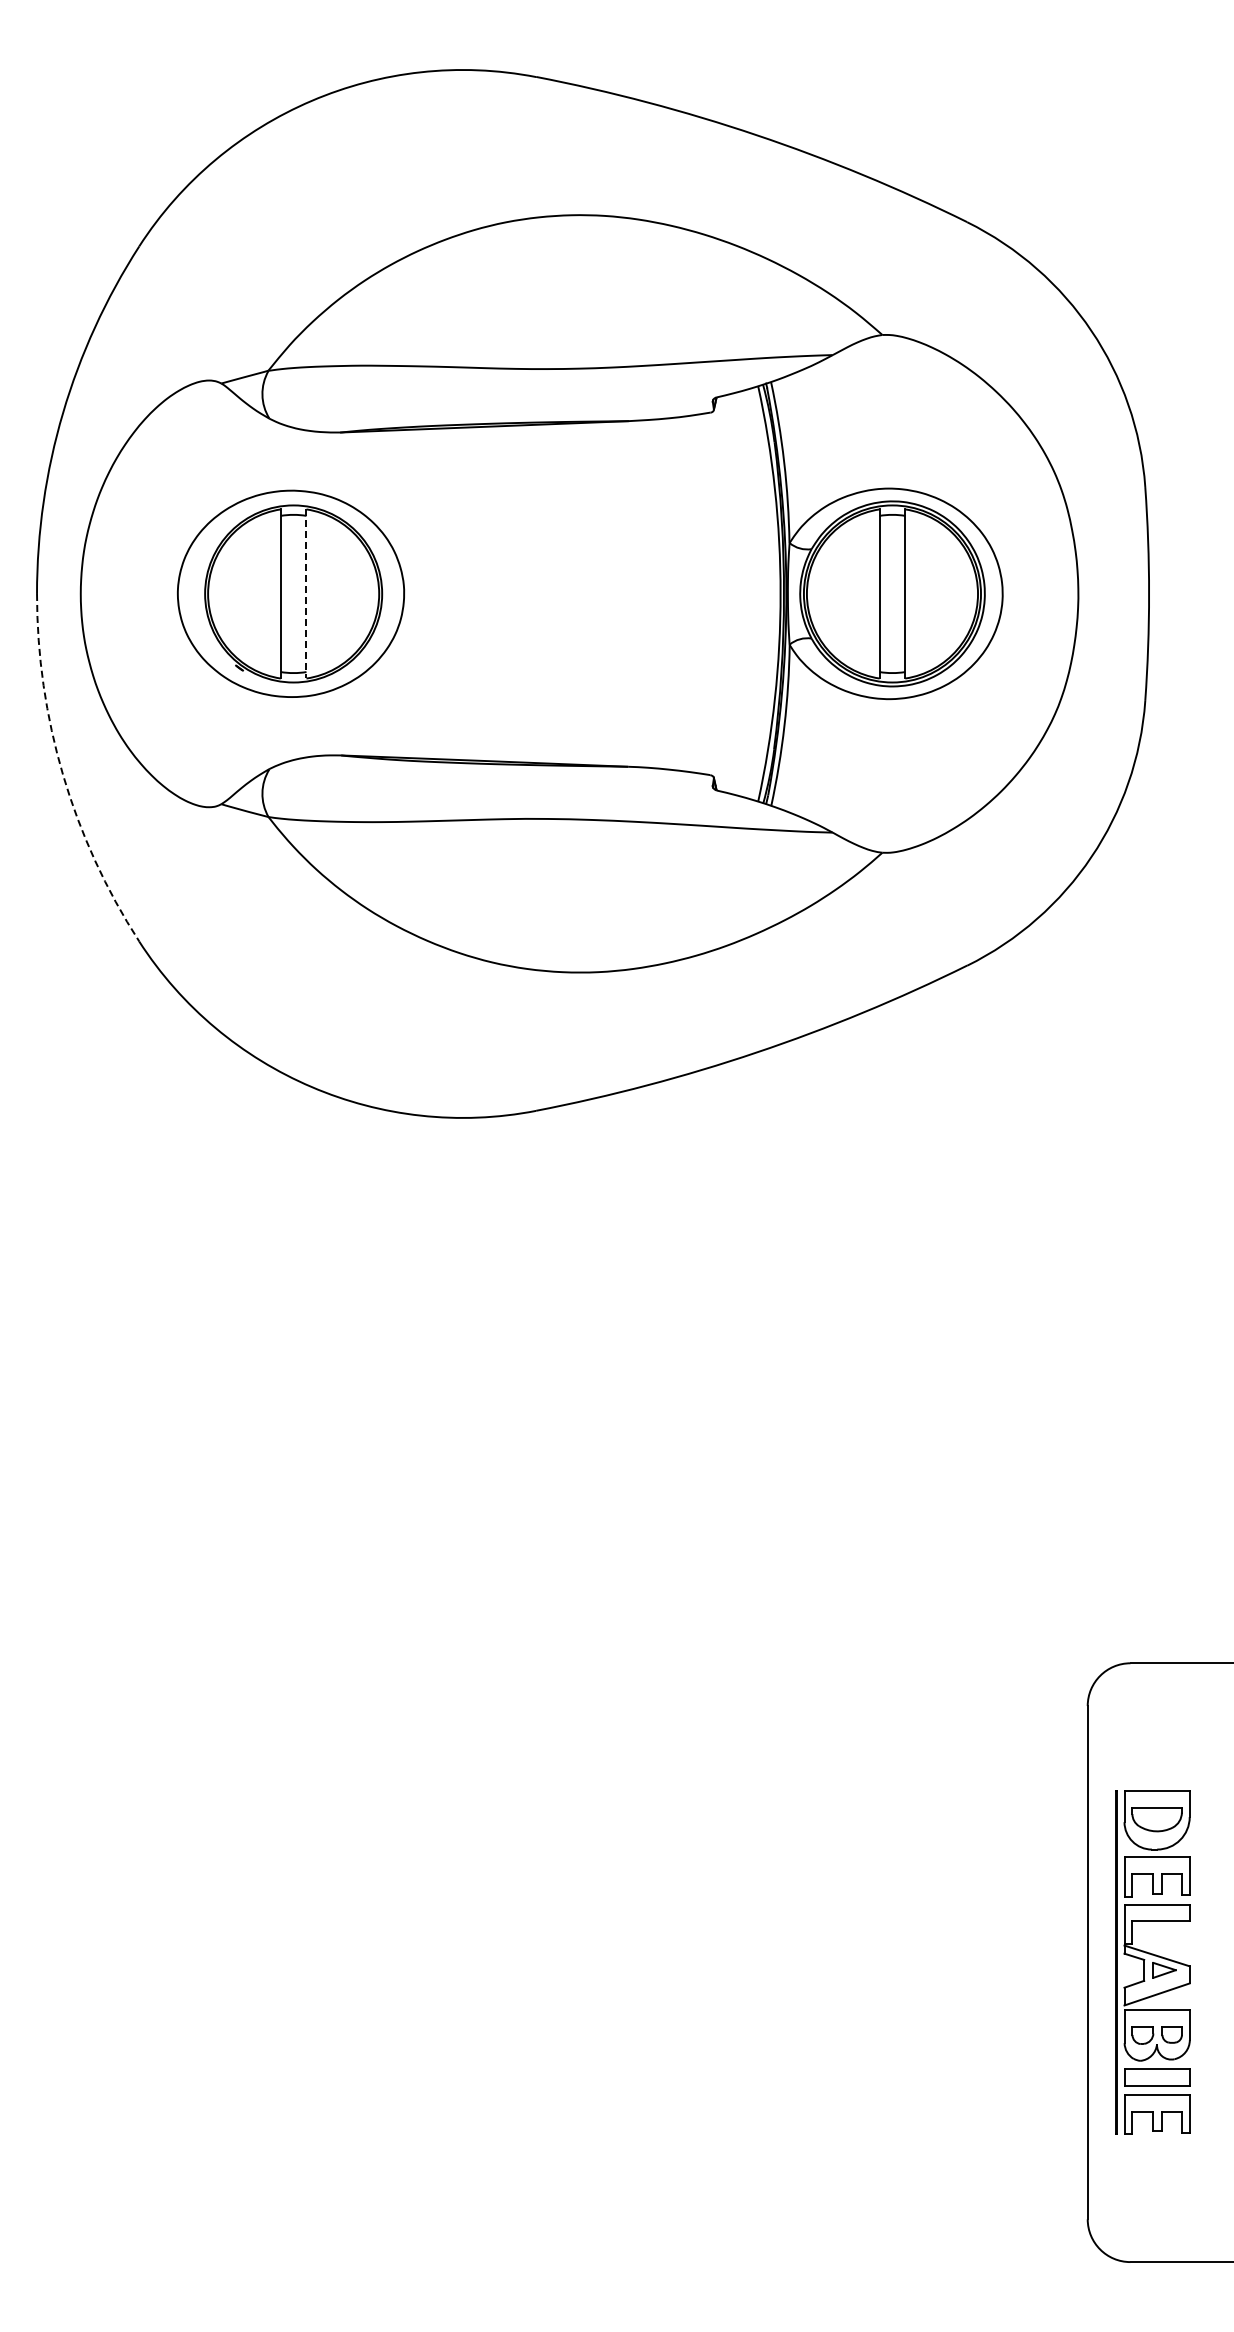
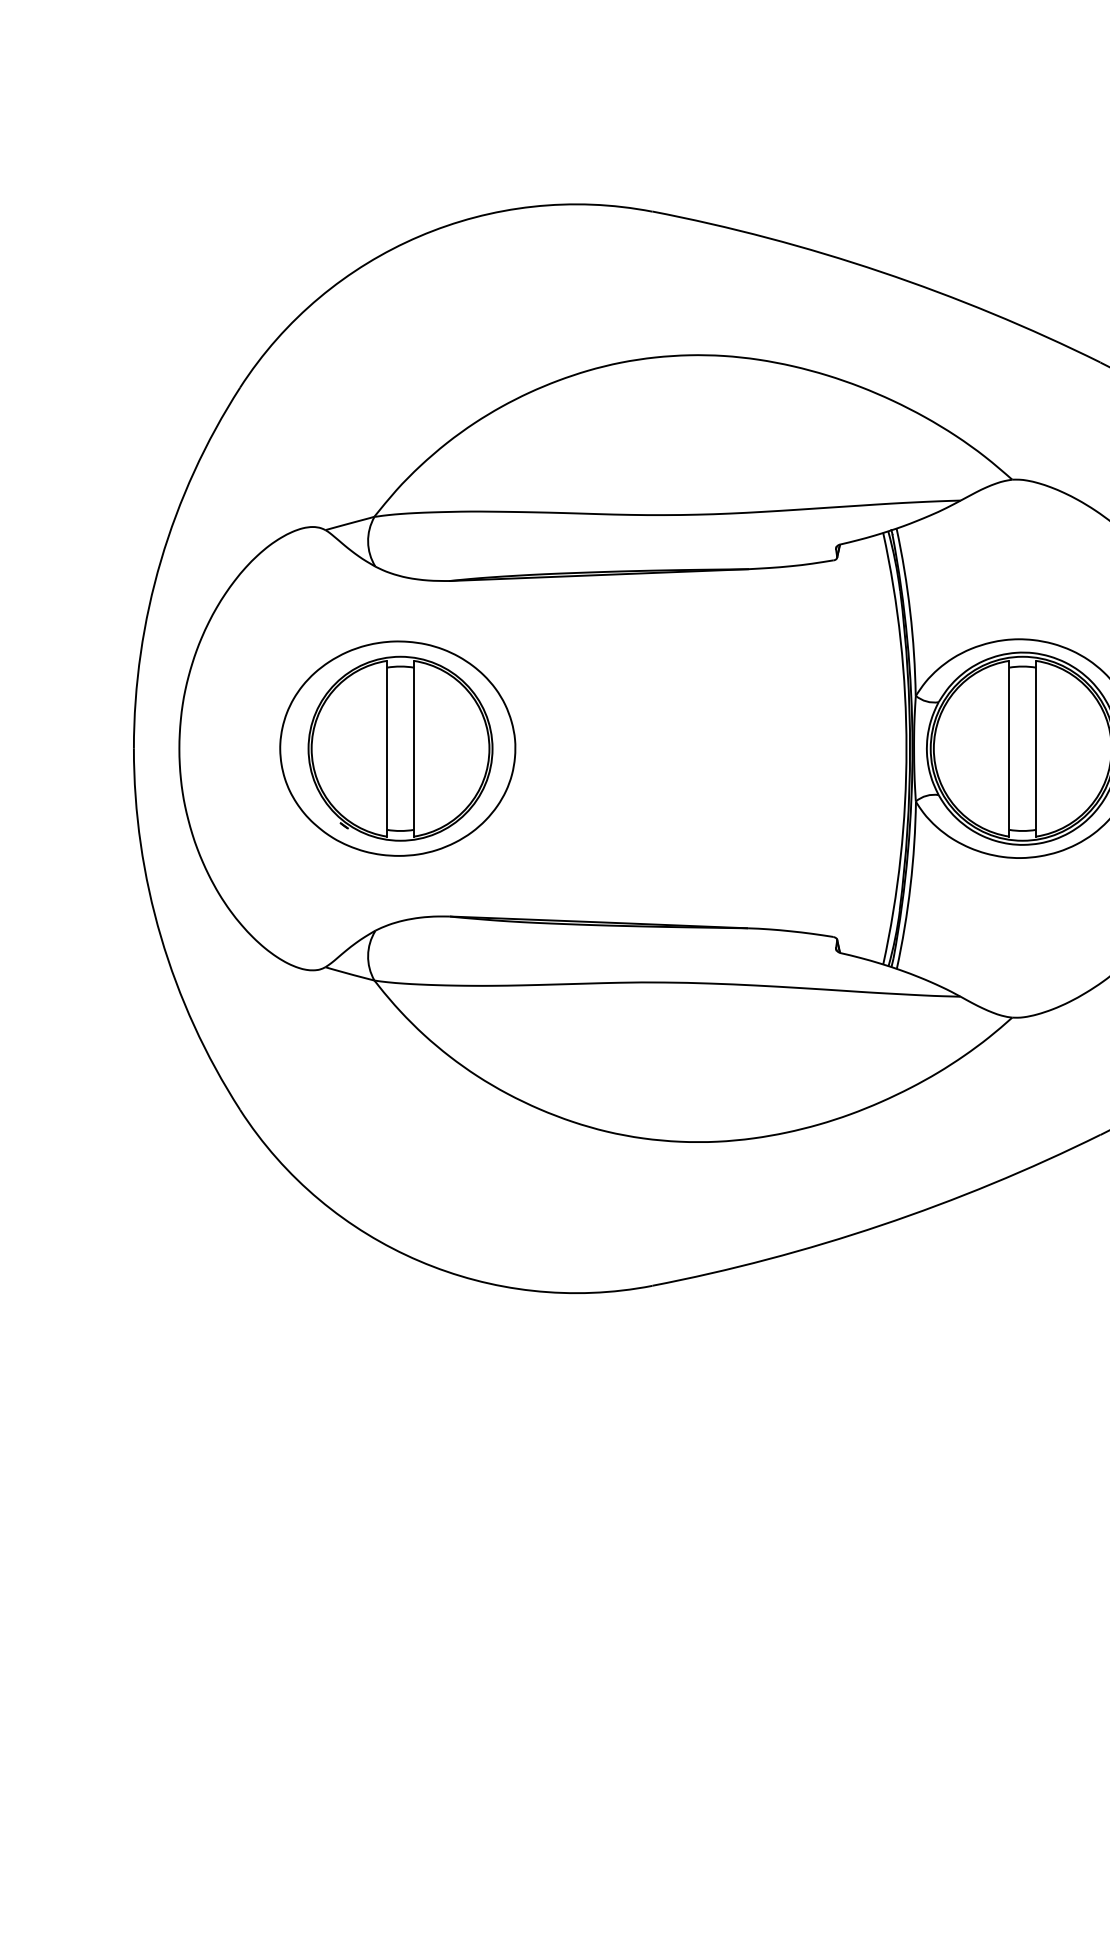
line: (306, 593) -> (413, 748), dashed -> solid
arc: (63, 775) -> (161, 937), dashed -> solid

